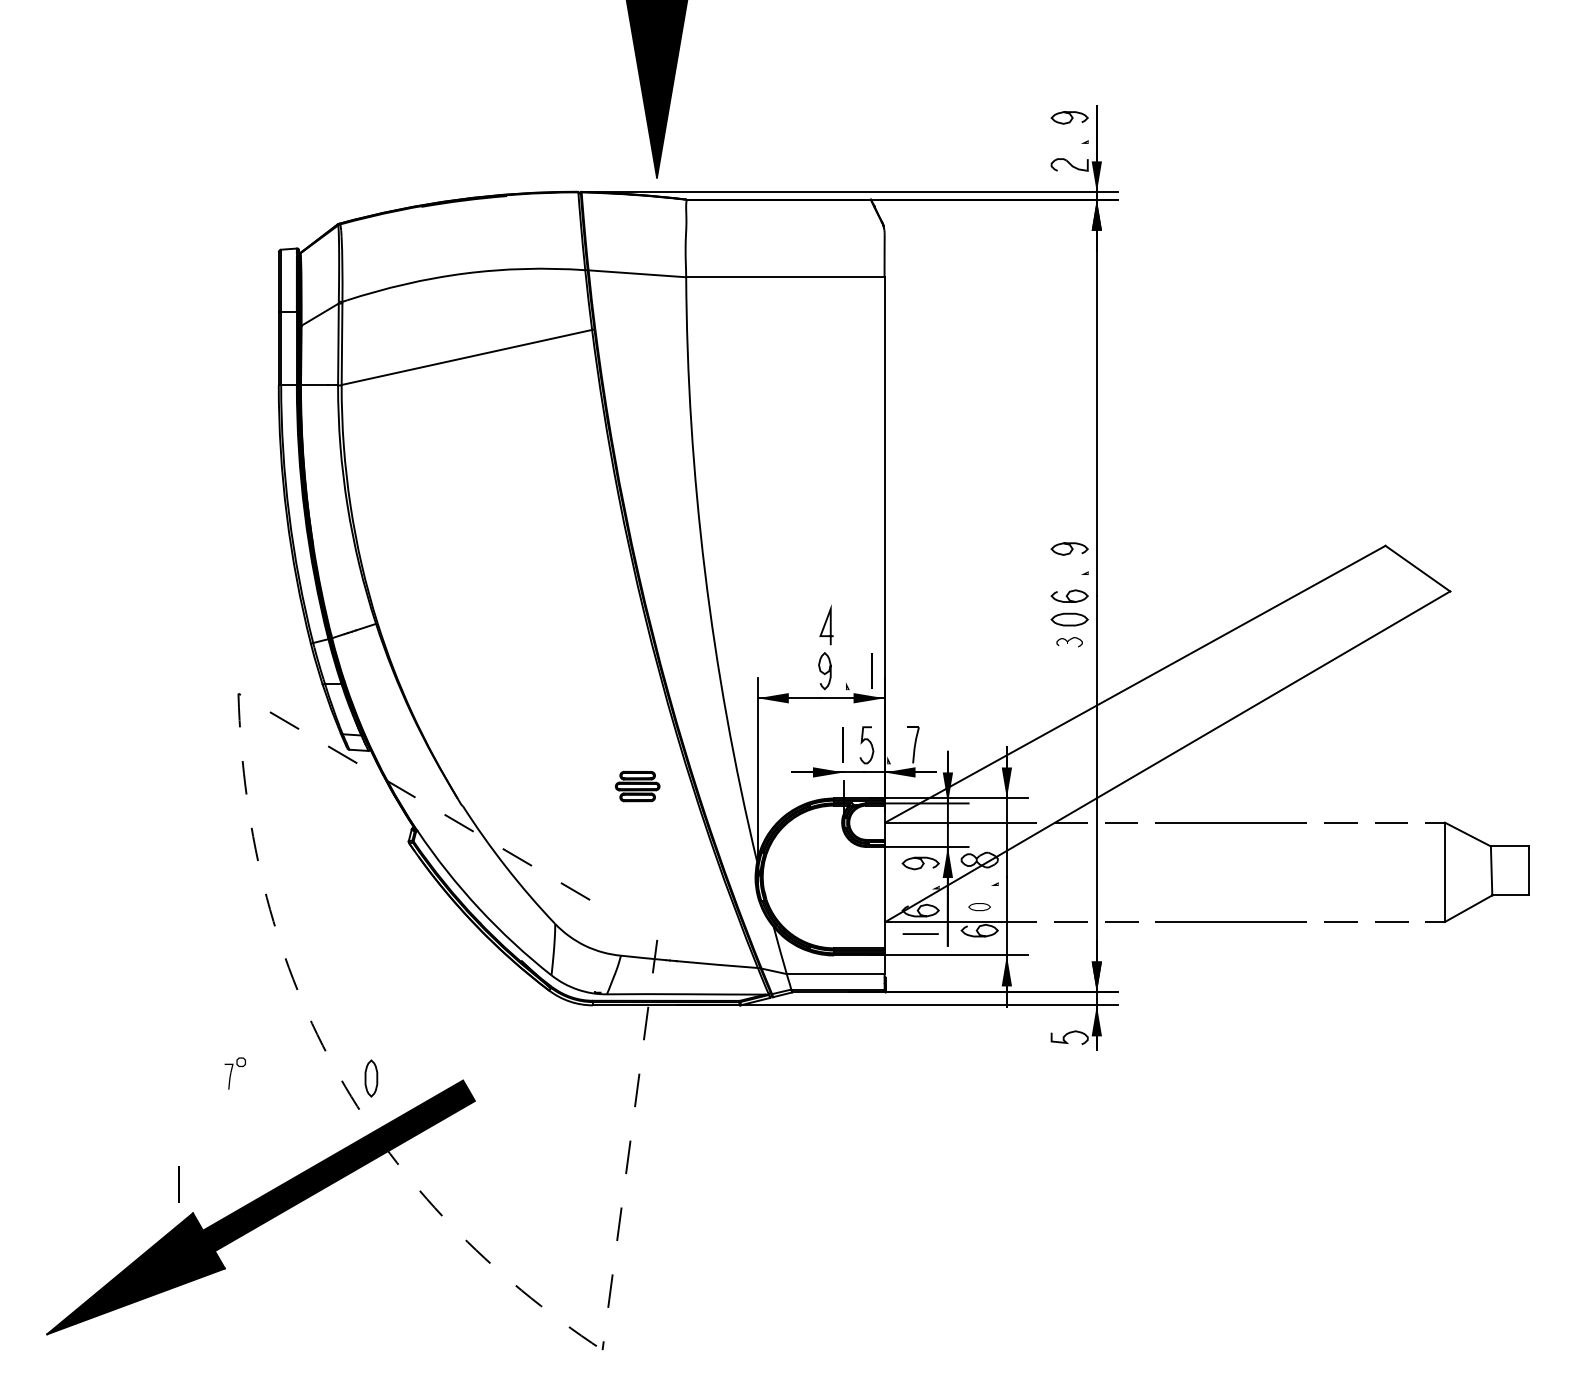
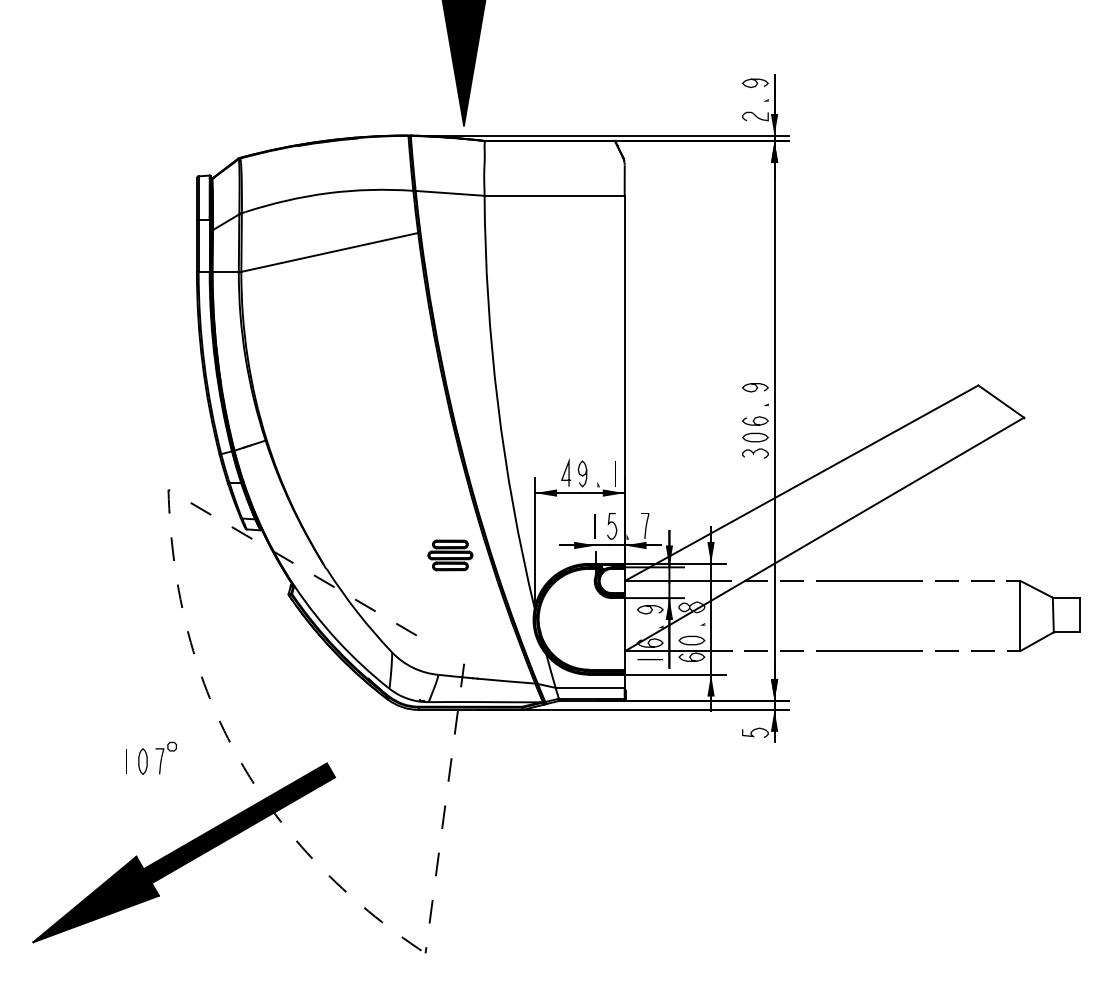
line: (826, 623) -> (566, 471), moved
part: (1069, 641) -> (755, 453), size x1.43
part: (637, 786) -> (450, 555), size x1.43
part: (979, 906) -> (691, 640), size x1.67
part: (235, 1073) -> (166, 758), size x1.43
part: (371, 1078) -> (143, 761), moved
line: (178, 1184) -> (126, 761), moved

